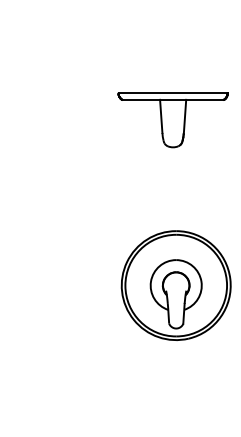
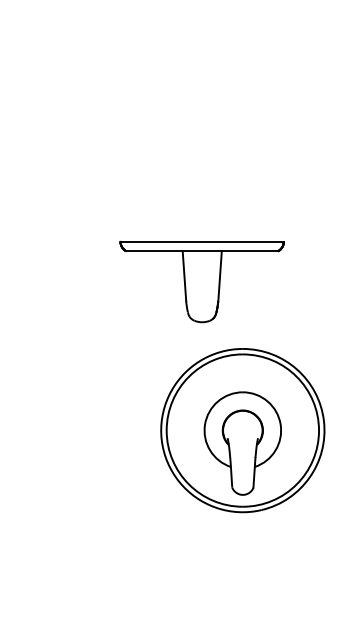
part: (172, 120) -> (201, 282), moved

